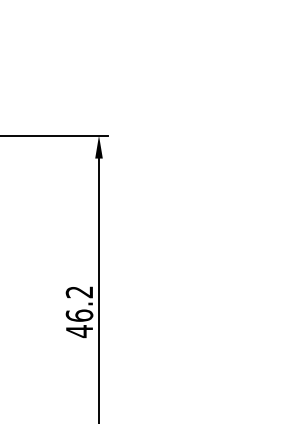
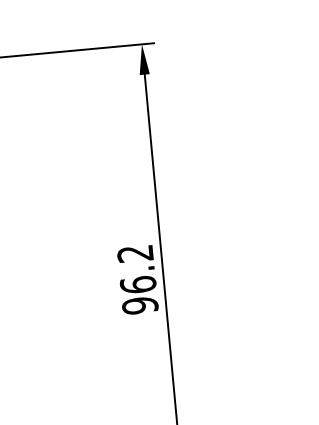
text: (79, 331) -> (140, 305), 46.2 -> 96.2

